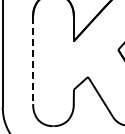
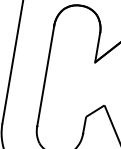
line: (33, 60) -> (46, 76), dashed -> solid

